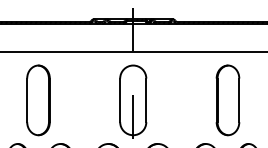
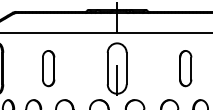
part: (38, 100) -> (48, 68), size x0.7
part: (227, 100) -> (185, 68), size x0.7

